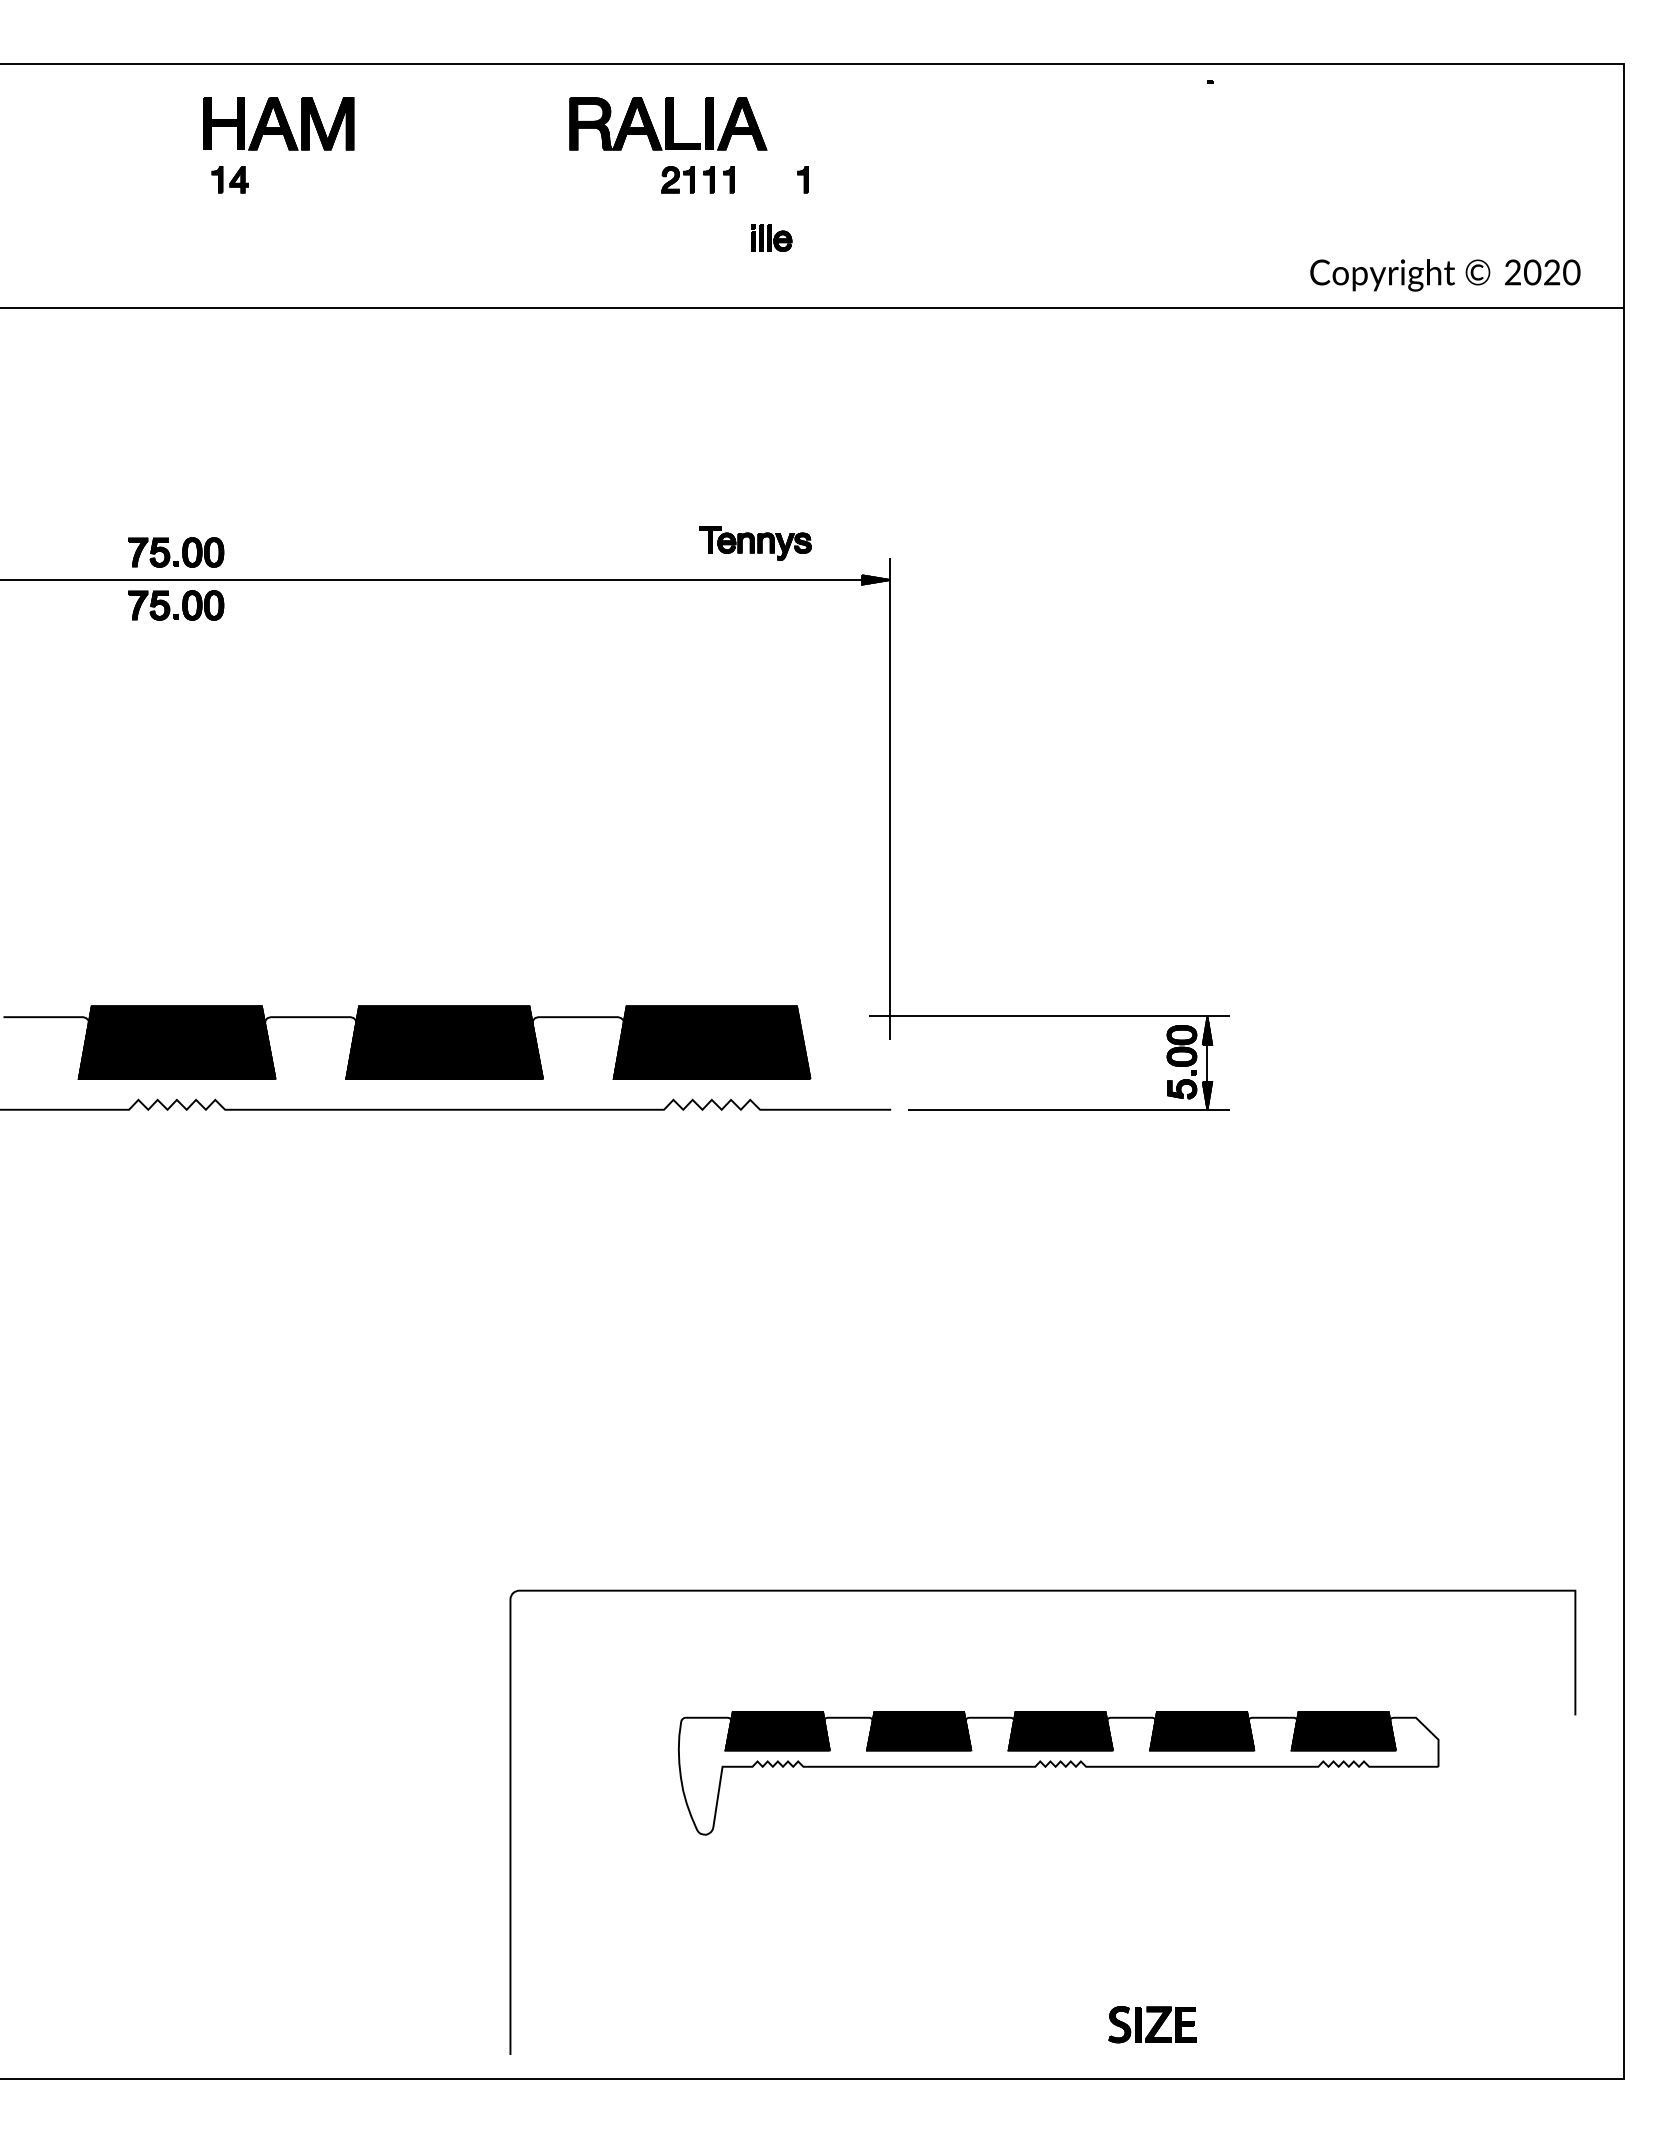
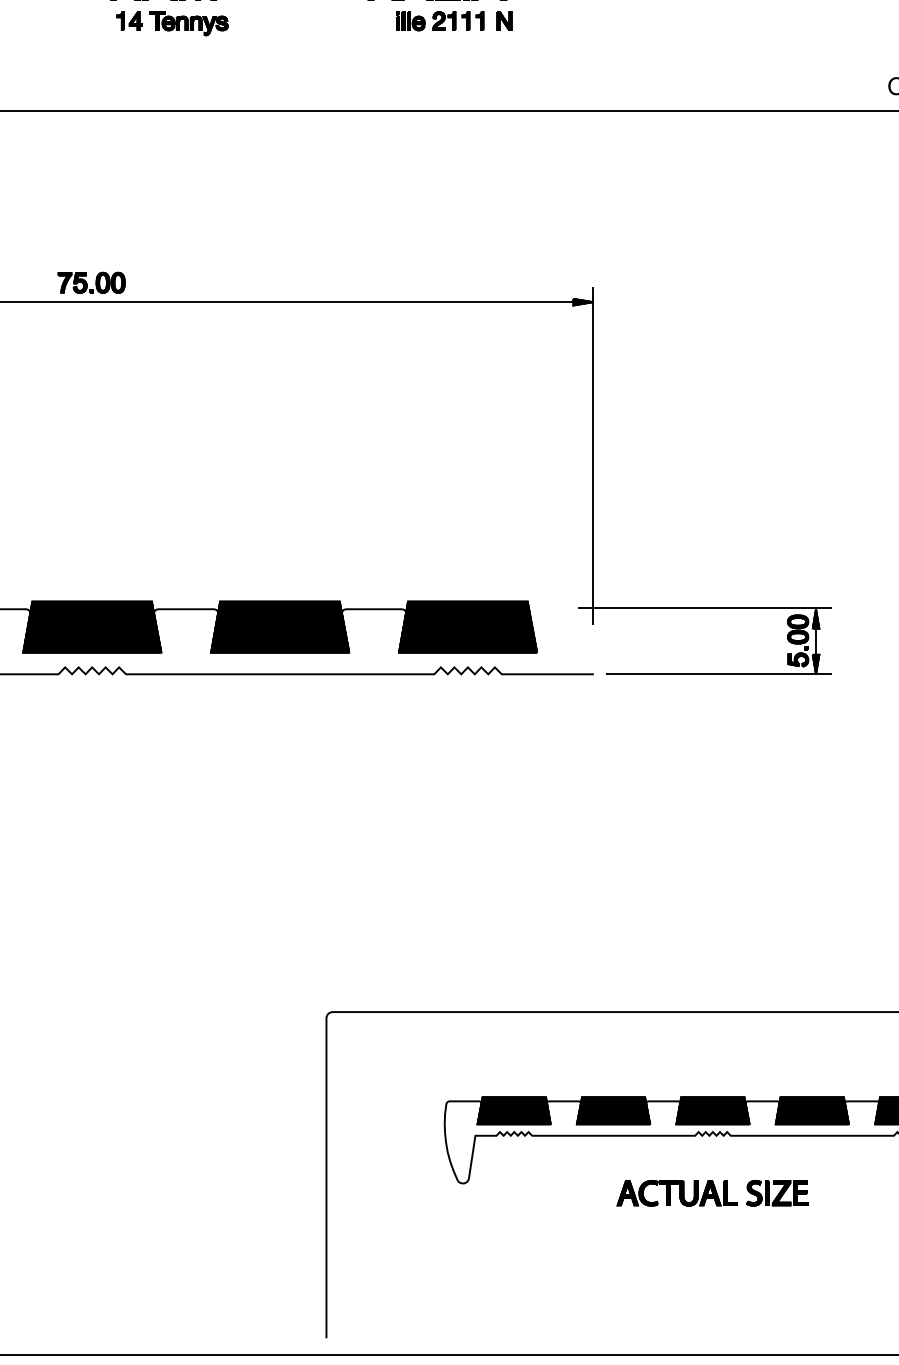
part: (763, 179) -> (504, 20), added
part: (802, 179) -> (531, 20), removed
part: (771, 237) -> (410, 20), moved
part: (755, 543) -> (188, 23), moved
part: (176, 605) -> (91, 320), removed
part: (1009, 1848) -> (676, 1193), added
part: (1152, 2024) -> (777, 1193), moved

